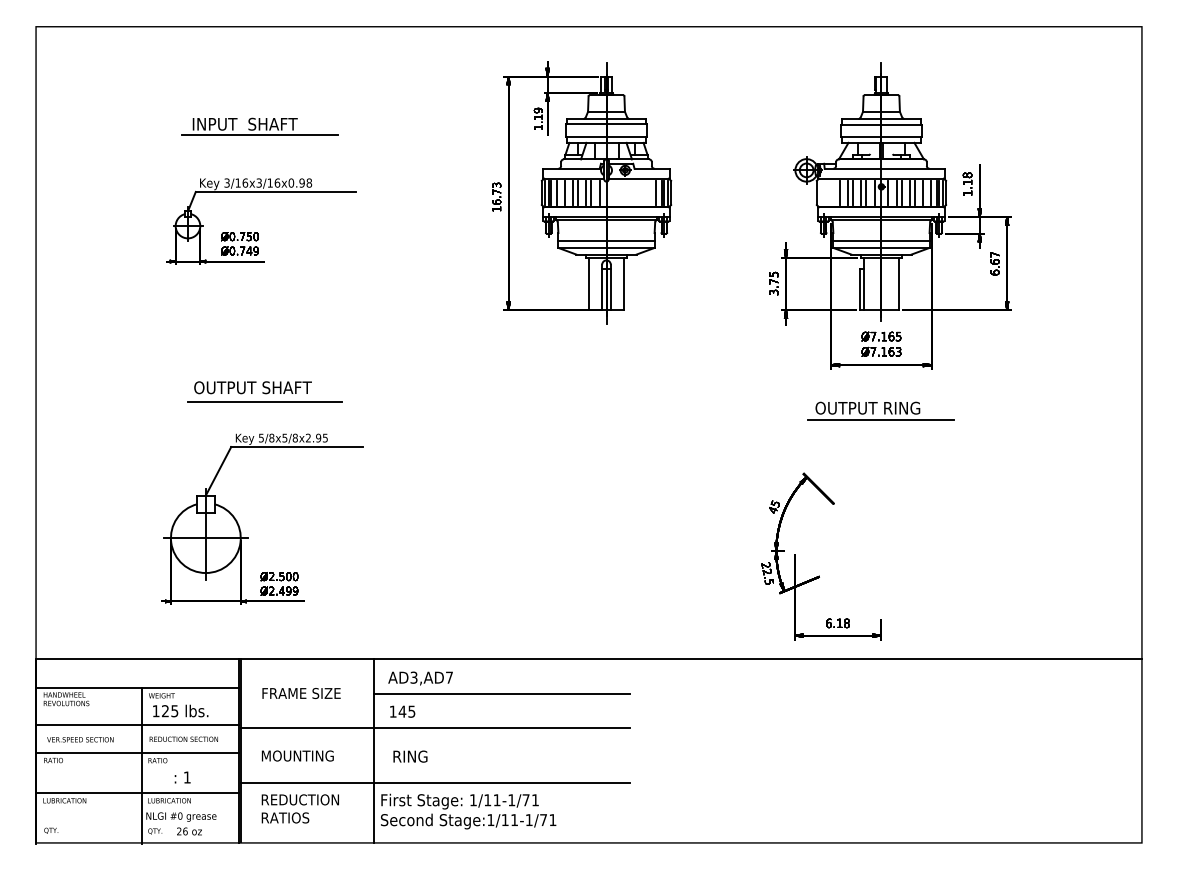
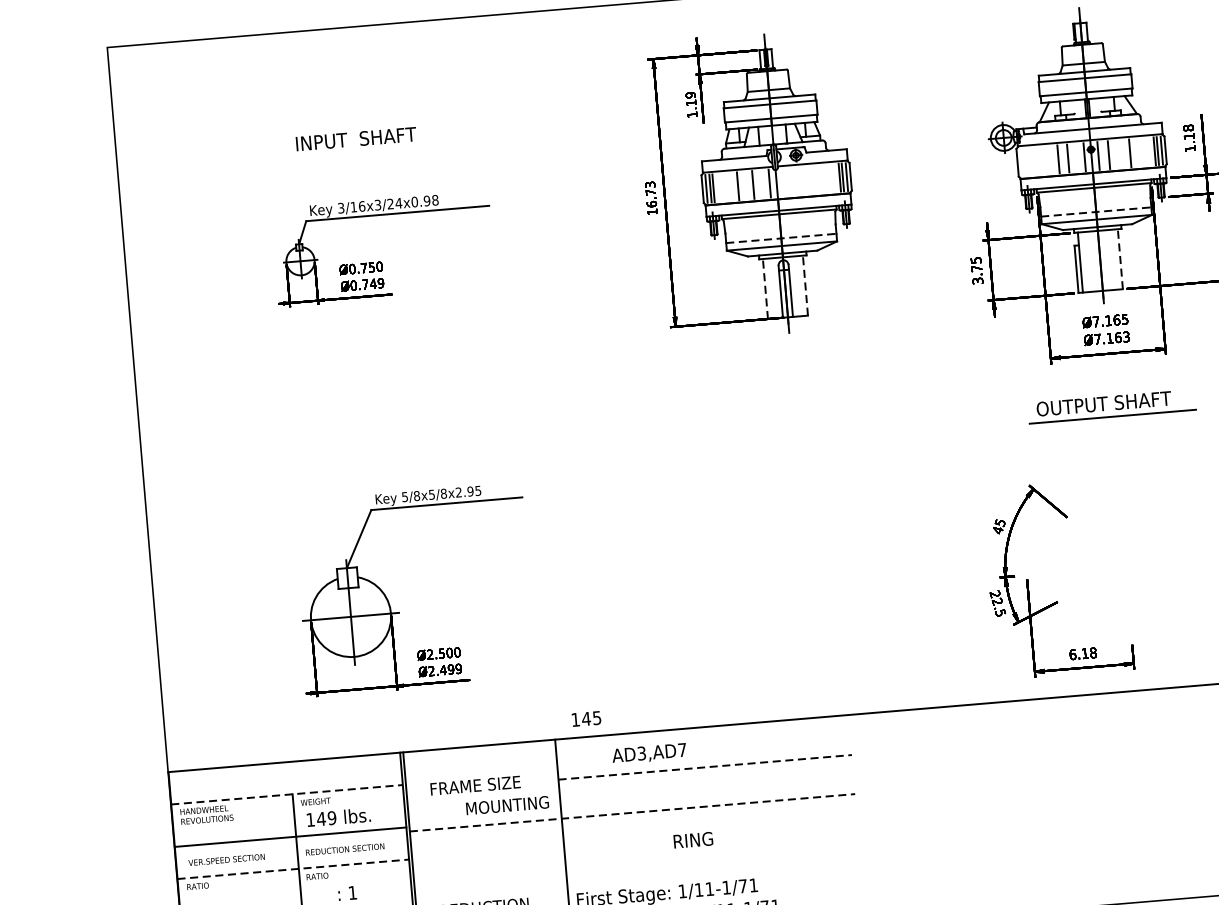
line: (259, 135) -> (373, 150), removed
text: (273, 182) -> (394, 203), 3/16x3/16x0.98 -> 3/16x3/24x0.98
line: (556, 192) -> (719, 187), removed
line: (565, 192) -> (729, 186), removed
line: (577, 192) -> (743, 185), removed
line: (591, 192) -> (759, 183), removed
line: (656, 192) -> (833, 177), removed
line: (840, 192) -> (1044, 160), removed
line: (847, 192) -> (1052, 159), removed
line: (866, 192) -> (1074, 157), removed
line: (901, 192) -> (1114, 154), removed
line: (910, 192) -> (1124, 153), removed
line: (922, 192) -> (1138, 152), removed
line: (931, 192) -> (1148, 151), removed
line: (607, 241) -> (782, 238), solid -> dashed
line: (881, 241) -> (1096, 212), solid -> dashed
line: (589, 283) -> (765, 288), solid -> dashed
line: (623, 283) -> (804, 285), solid -> dashed
line: (898, 283) -> (1119, 258), solid -> dashed
part: (264, 391) -> (404, 443), removed
text: (908, 407) -> (1143, 399), OUTPUT RING -> OUTPUT SHAFT
text: (420, 678) -> (649, 753), moved
line: (137, 687) -> (287, 794), solid -> dashed
line: (502, 694) -> (705, 767), solid -> dashed
text: (169, 711) -> (326, 819), 125 -> 149
text: (402, 711) -> (586, 718), moved
line: (436, 728) -> (633, 812), solid -> dashed
line: (137, 752) -> (293, 869), solid -> dashed
text: (297, 755) -> (507, 804), moved
text: (410, 756) -> (693, 840), moved
line: (435, 783) -> (637, 875), removed

